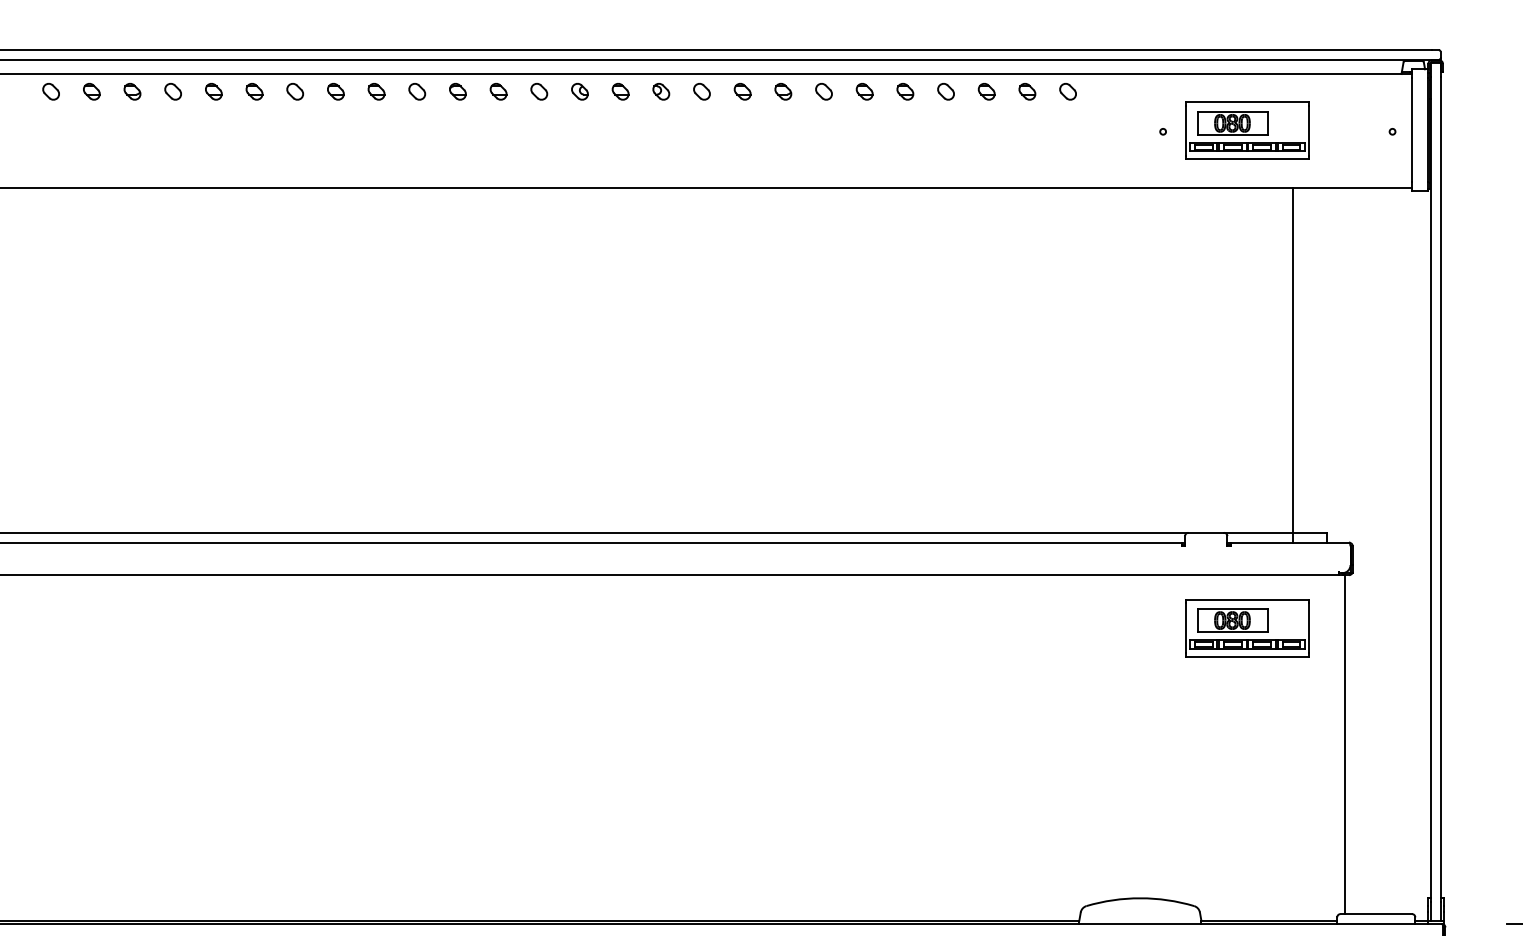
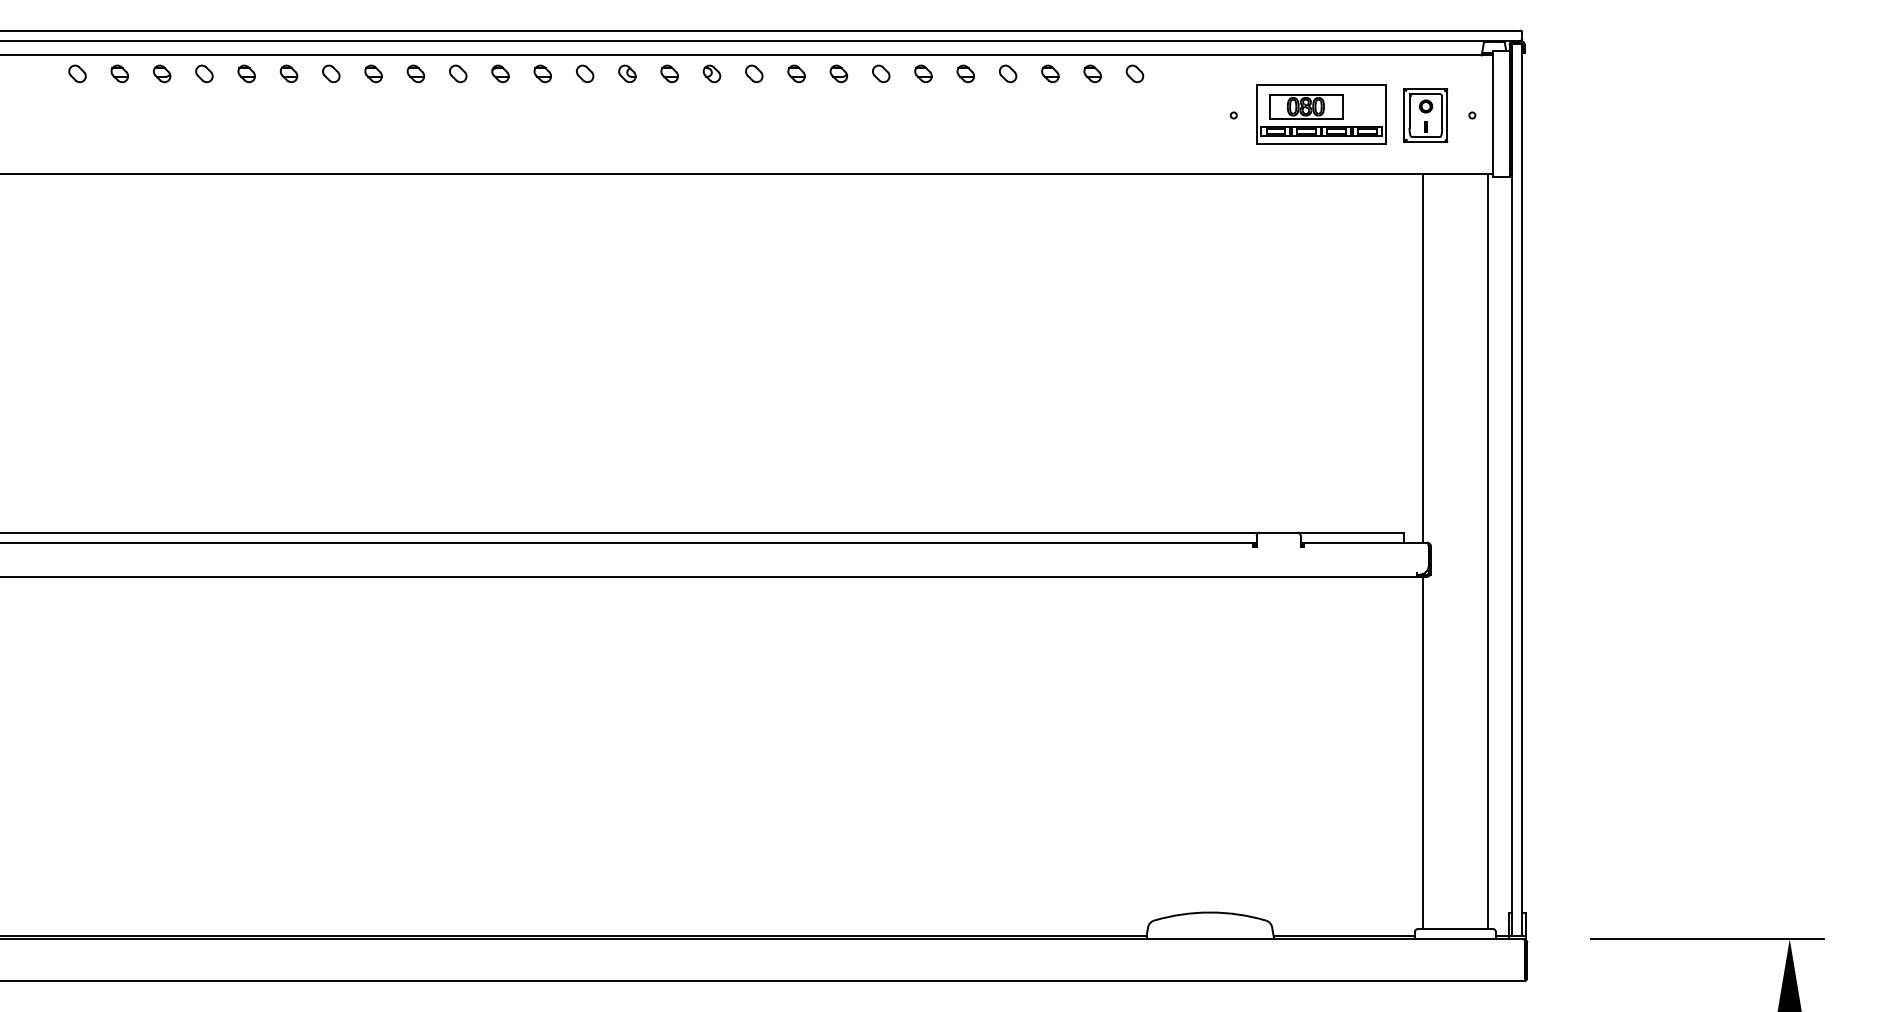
part: (1347, 131) -> (1425, 115), added
line: (1293, 364) -> (1423, 357), moved
line: (1407, 550) -> (1487, 550), added
part: (1247, 628) -> (1321, 631), removed

